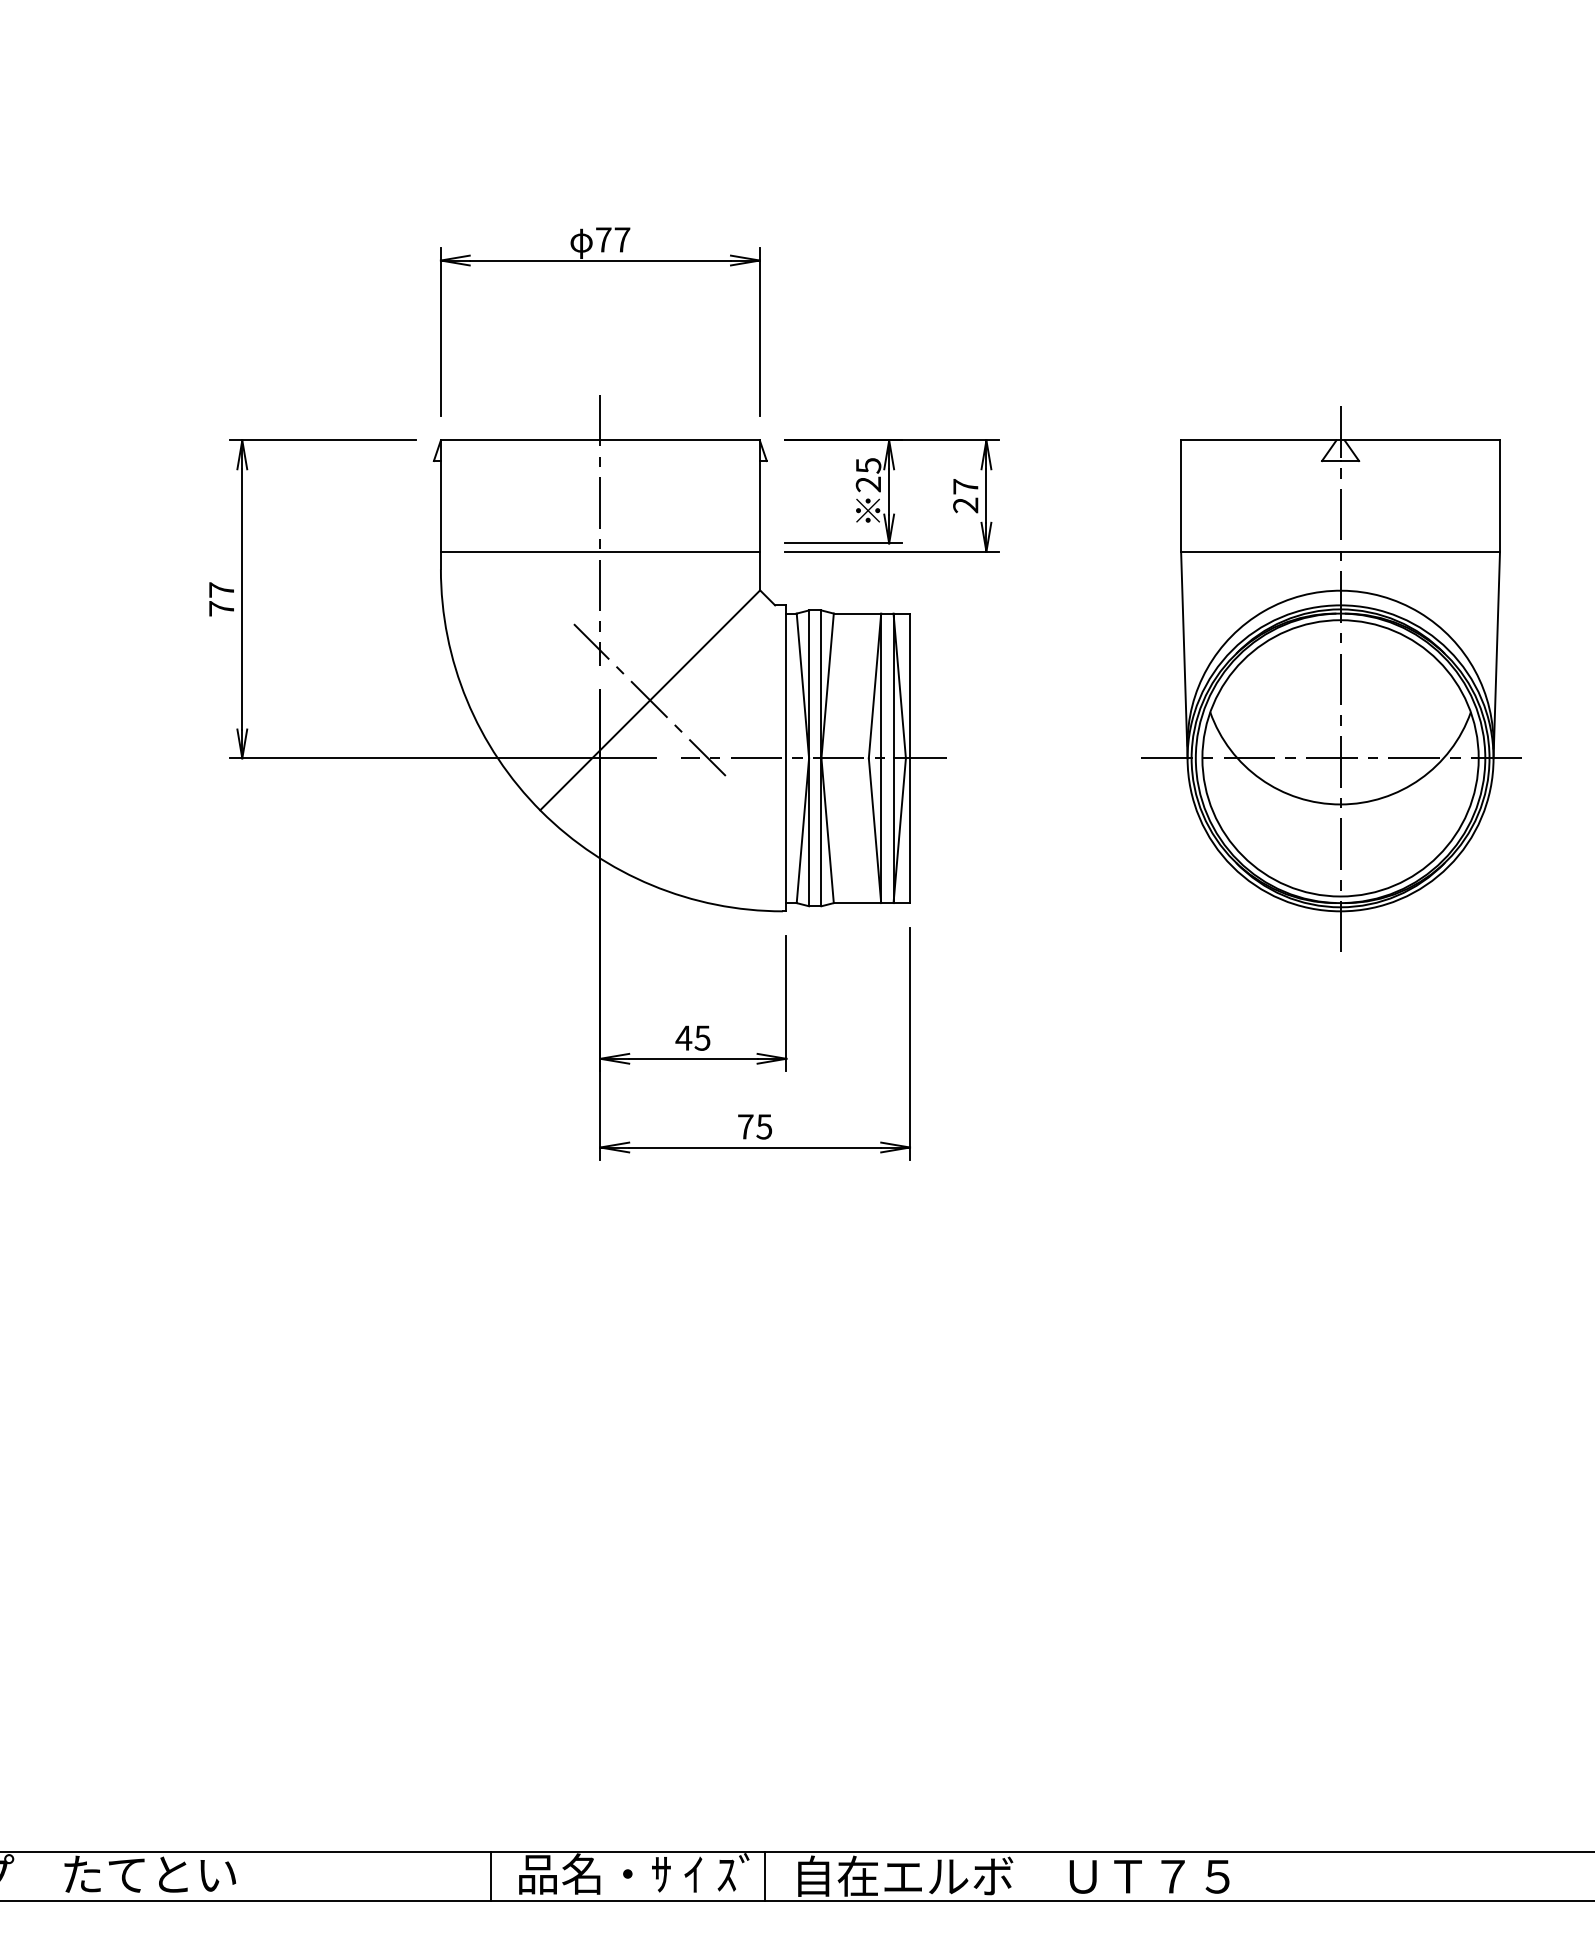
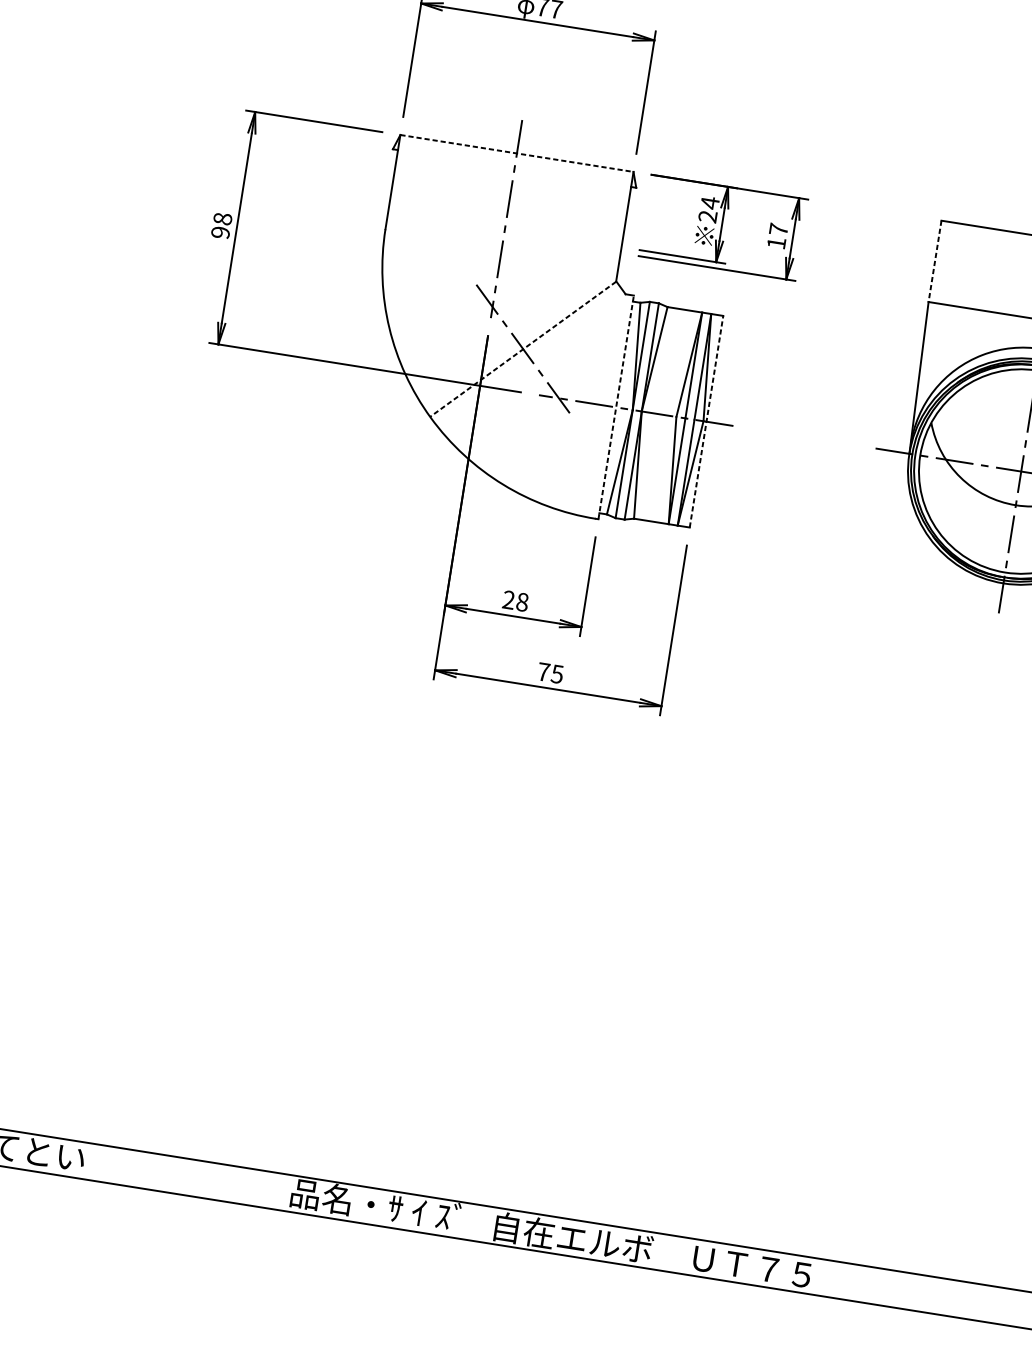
line: (600, 440) -> (517, 153), solid -> dashed
text: (868, 465) -> (710, 202), 25 -> 24
line: (1181, 496) -> (935, 261), solid -> dashed
text: (965, 505) -> (776, 243), 27 -> 17
line: (599, 551) -> (503, 234), removed
text: (221, 599) -> (221, 225), 77 -> 98
line: (649, 700) -> (522, 349), solid -> dashed
line: (786, 758) -> (616, 407), solid -> dashed
line: (910, 758) -> (706, 421), solid -> dashed
text: (692, 1037) -> (515, 600), 45 -> 28
line: (490, 1875) -> (270, 1189), removed
line: (765, 1875) -> (471, 1221), removed

